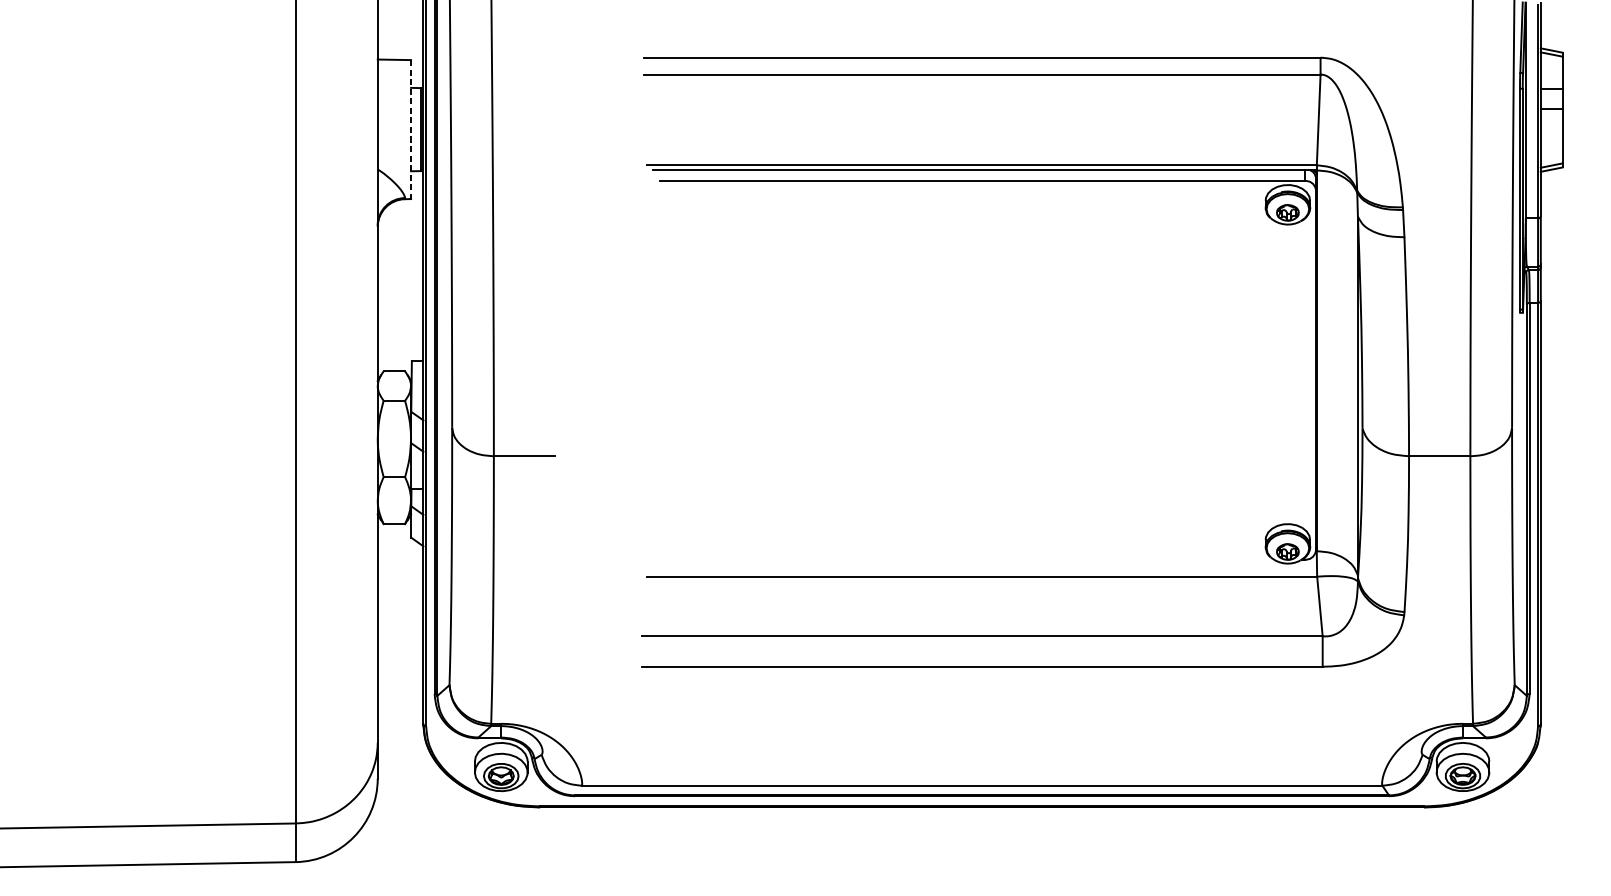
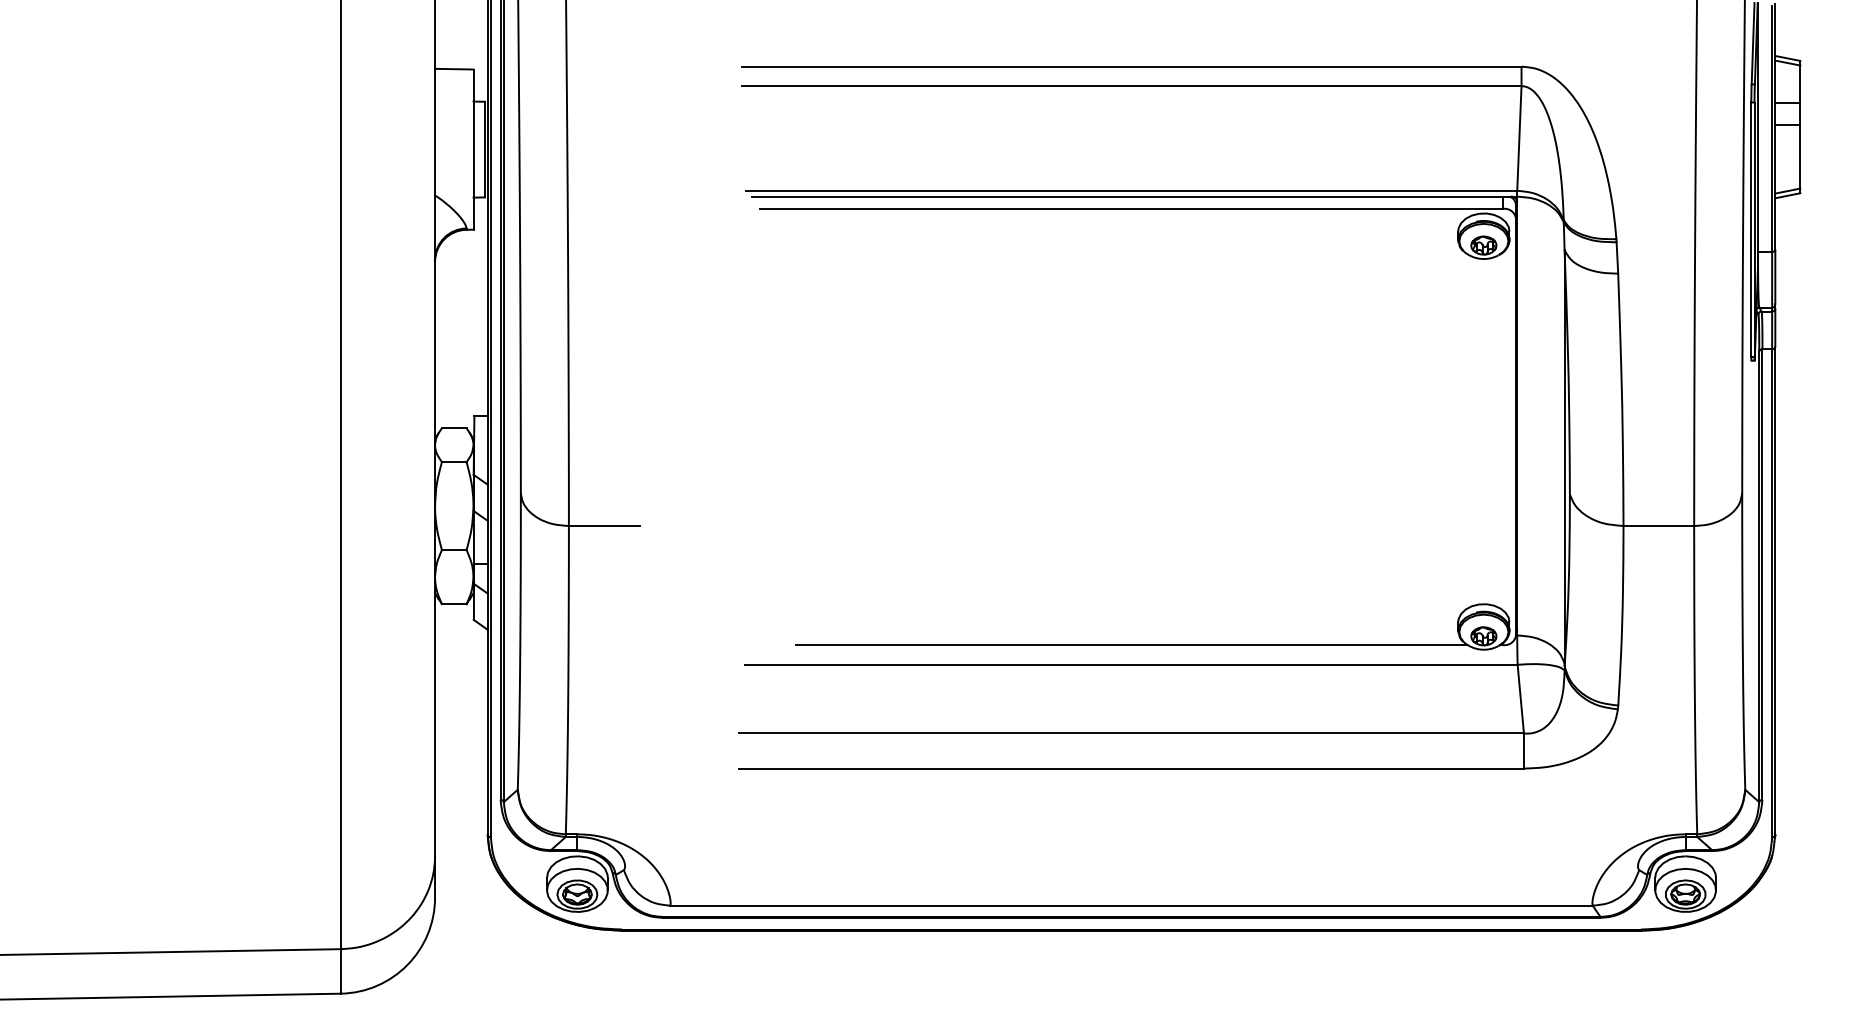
line: (411, 130) -> (473, 150), dashed -> solid
line: (982, 559) -> (1131, 645), added

